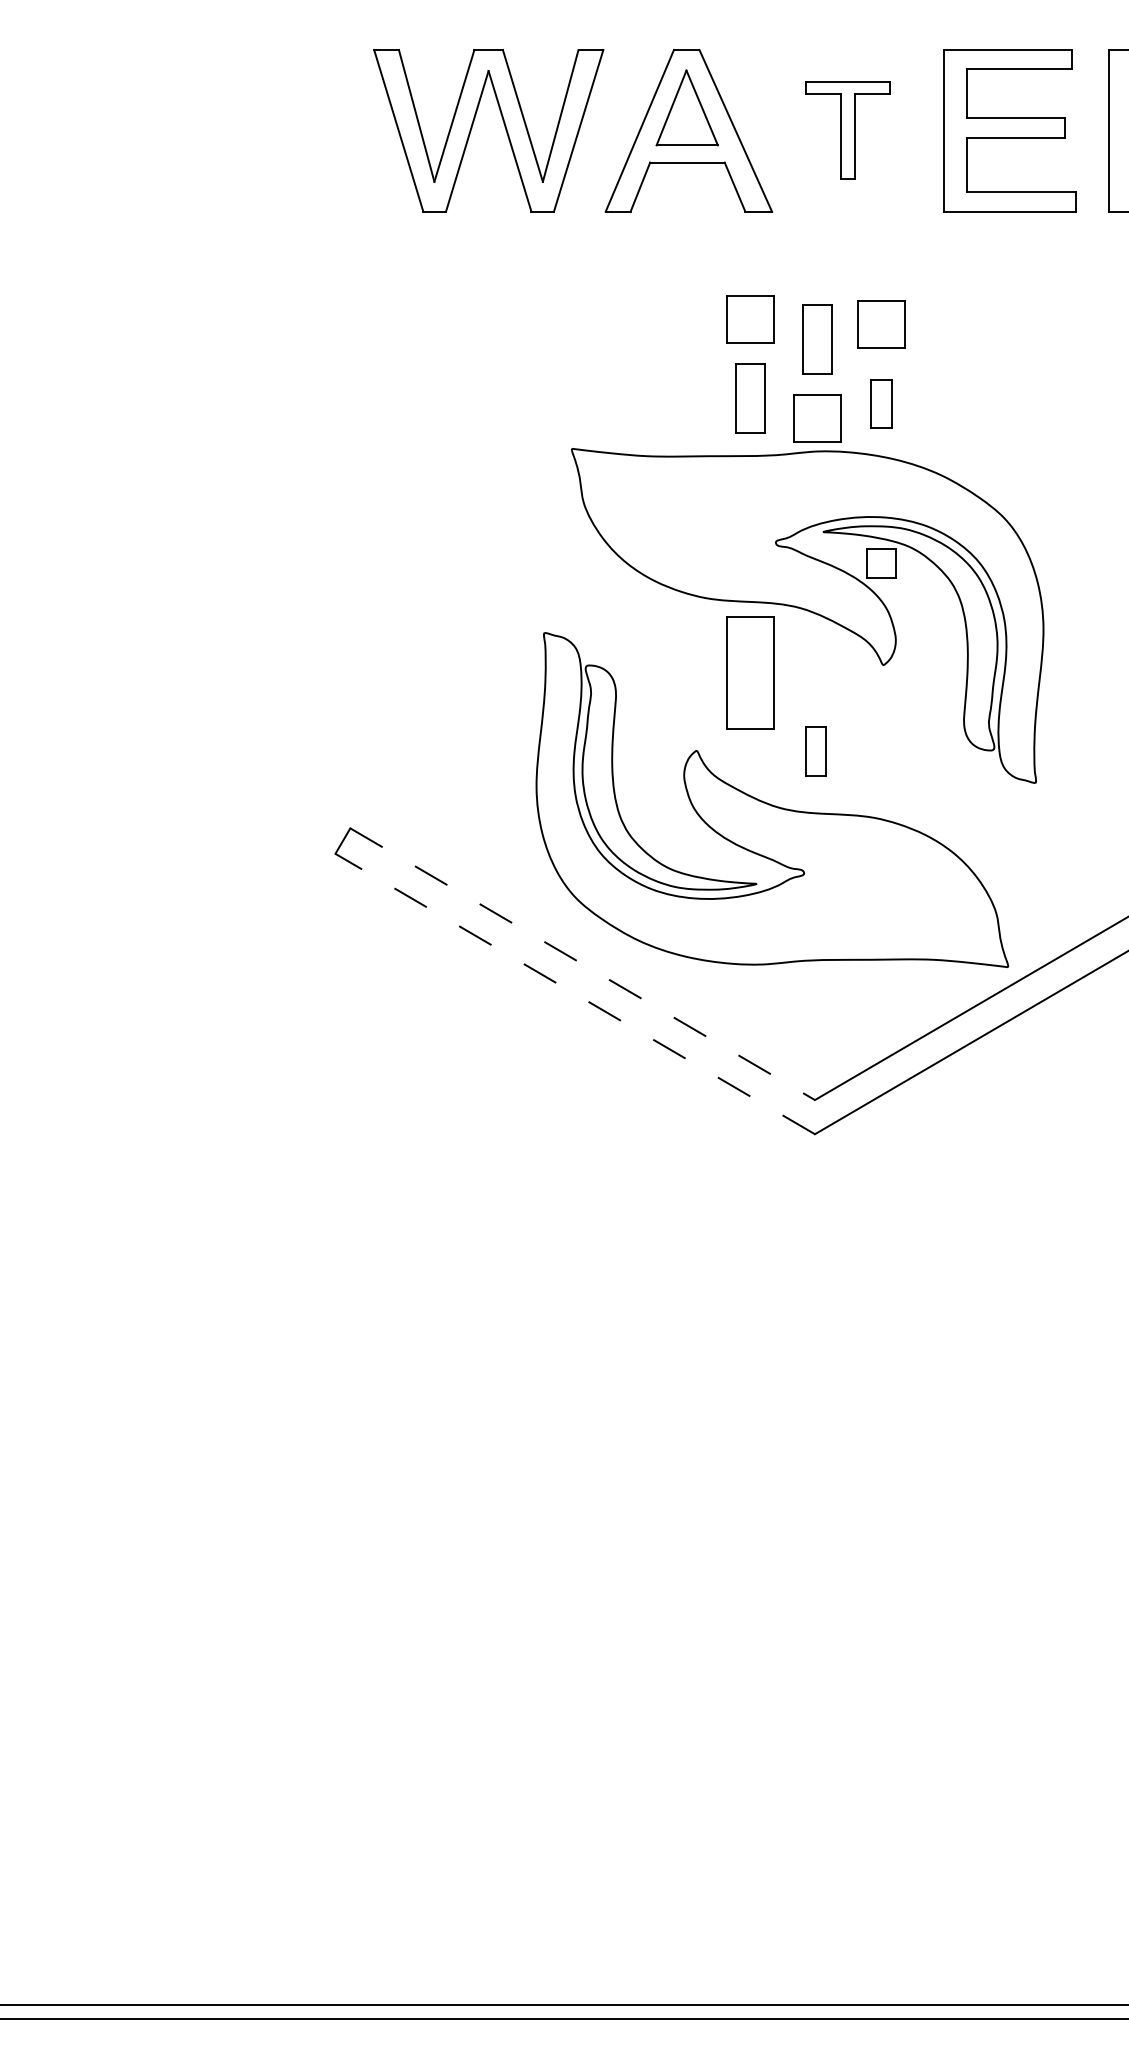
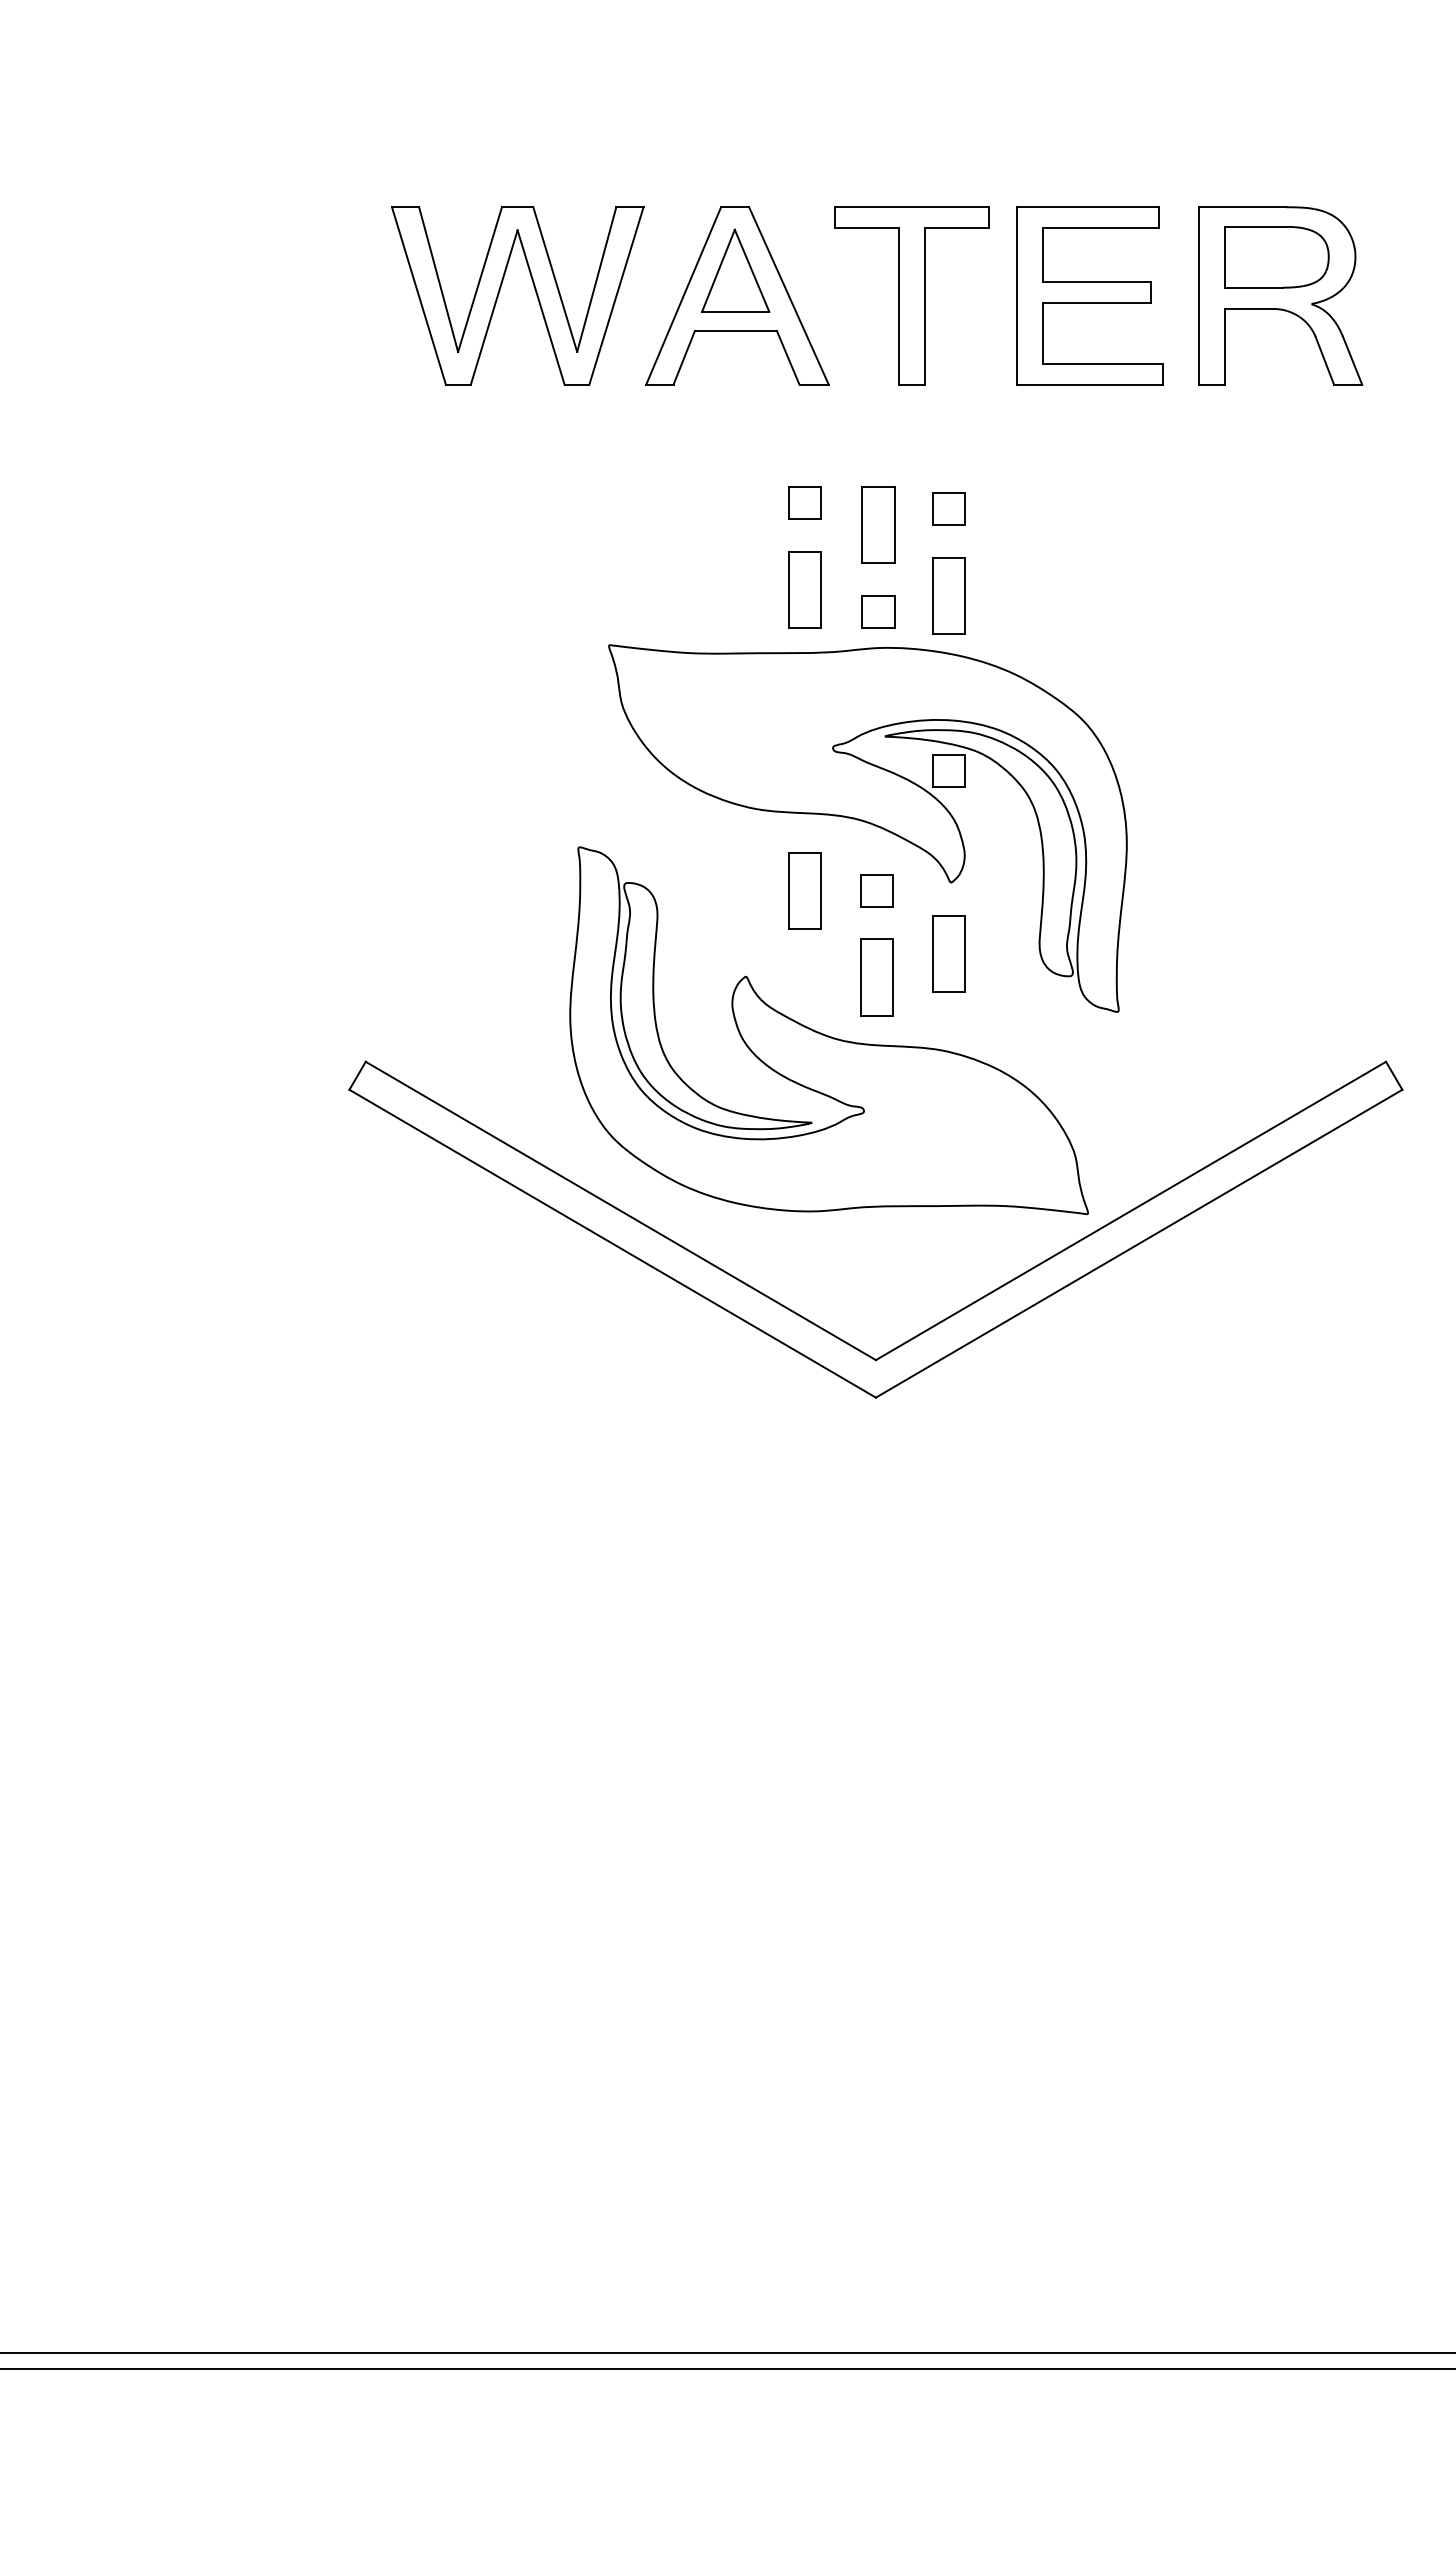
part: (847, 130) -> (911, 295), size x1.67
part: (749, 318) -> (804, 502), size x0.62
part: (881, 324) -> (948, 508), size x0.62
part: (881, 403) -> (948, 595), size x1.43
part: (817, 418) -> (878, 611), size x0.62
part: (749, 672) -> (804, 890), size x0.62
part: (815, 672) -> (876, 890), added
part: (881, 729) -> (948, 953), added
part: (815, 751) -> (876, 977), size x1.43
line: (583, 964) -> (621, 1211), dashed -> solid
line: (575, 993) -> (612, 1243), dashed -> solid

